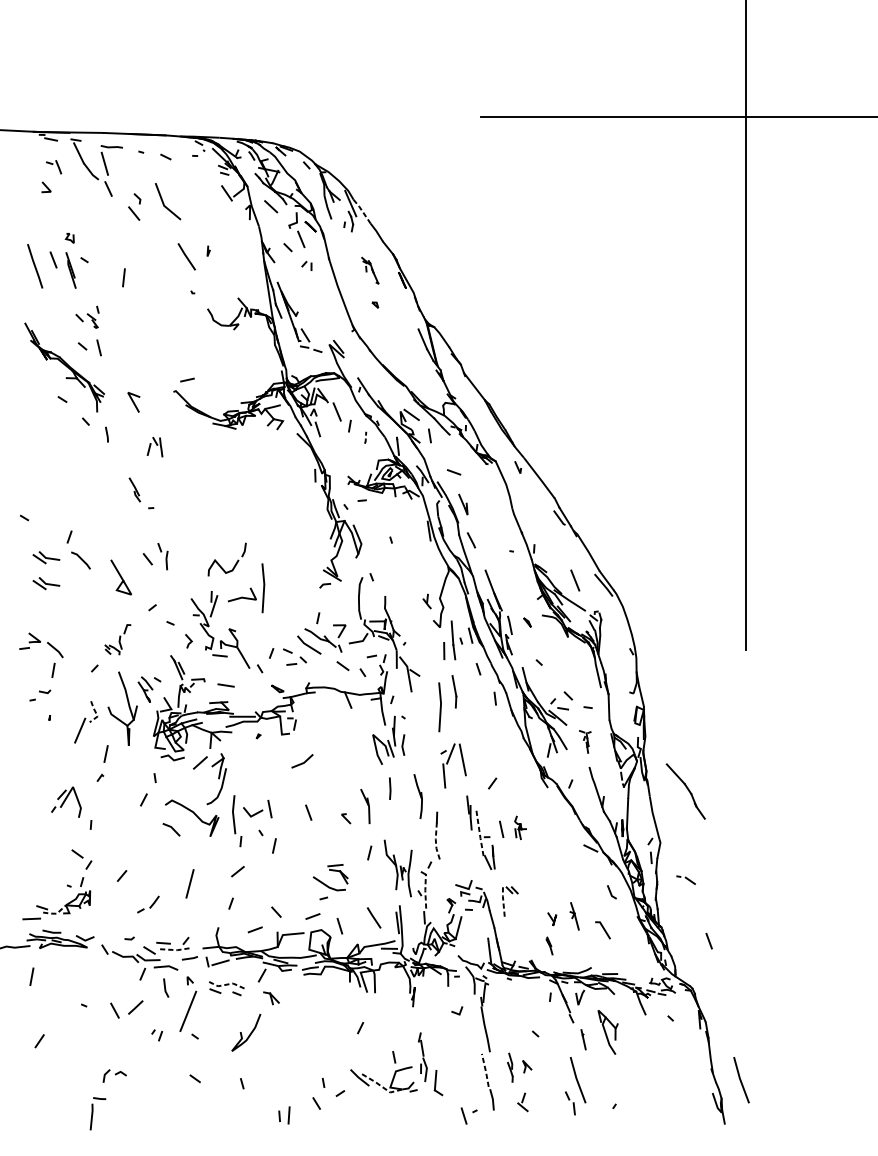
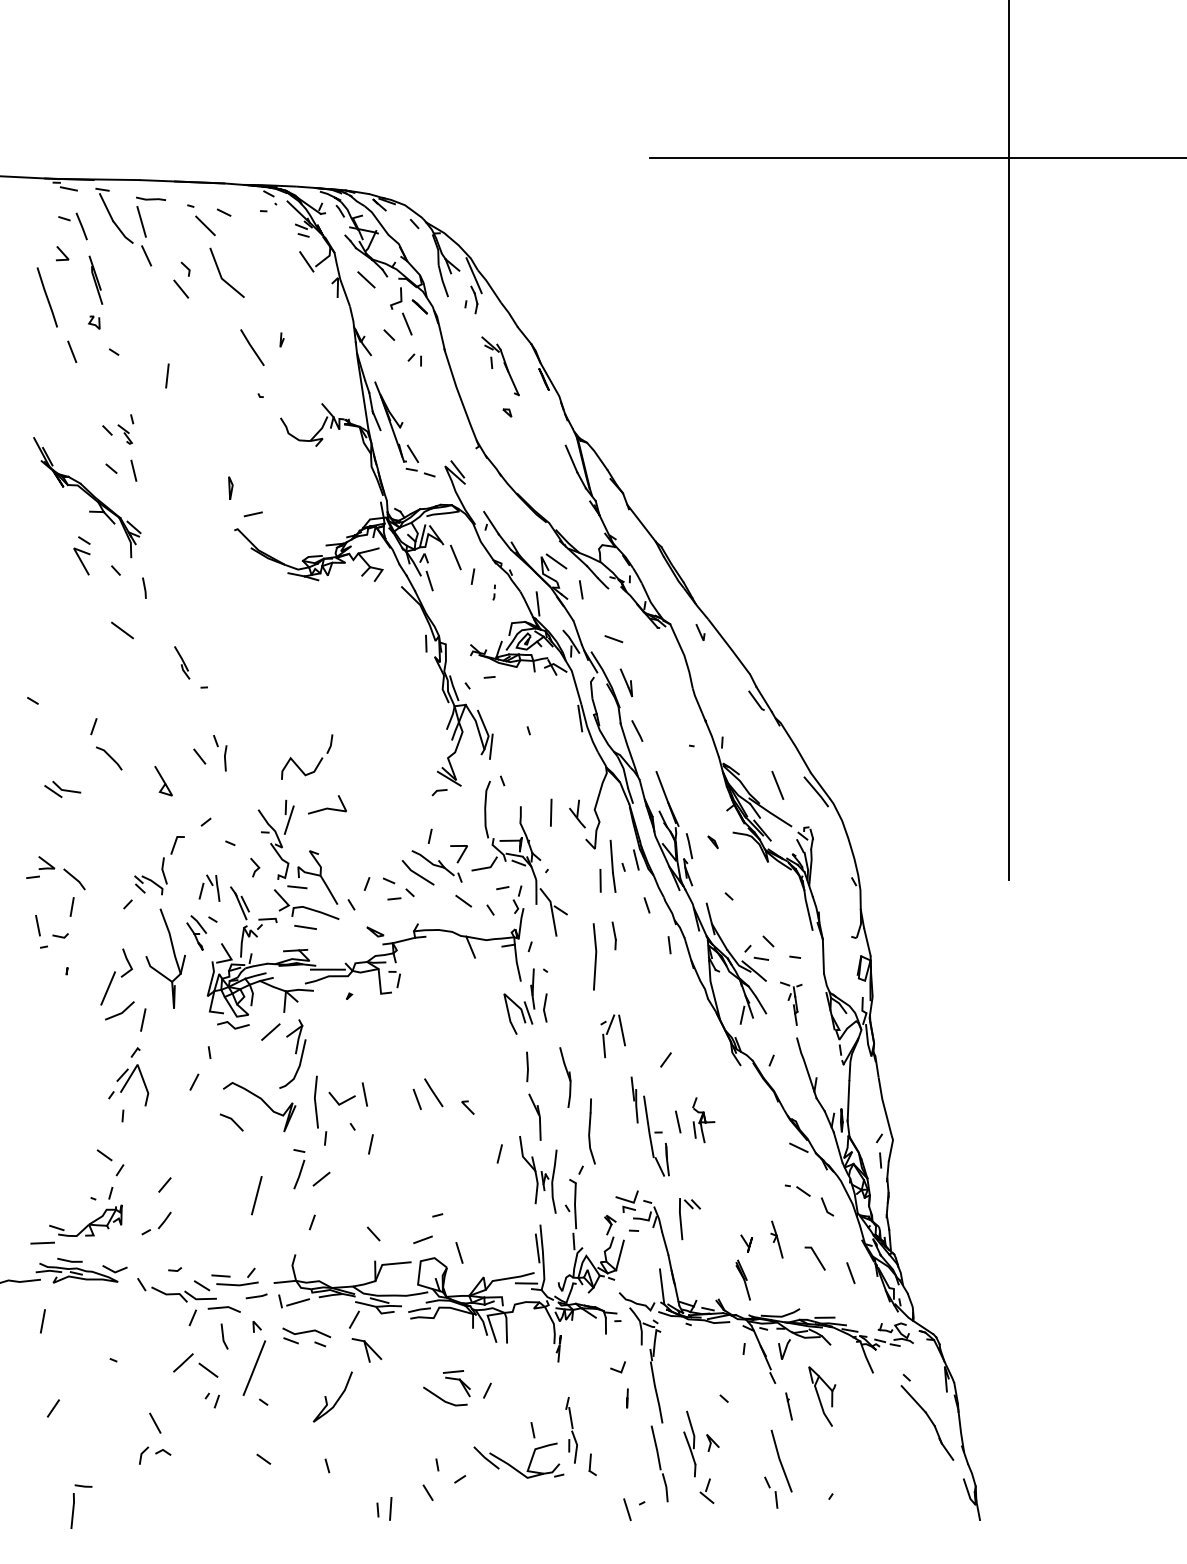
line: (152, 166) -> (205, 225), added
part: (53, 167) -> (72, 226), size x1.43
line: (362, 210) -> (489, 285), dashed -> solid
line: (34, 266) -> (46, 297), moved
part: (70, 270) -> (95, 279), moved
part: (370, 270) -> (500, 366), size x1.67
part: (170, 360) -> (230, 487), added
line: (133, 402) -> (81, 561), moved
part: (155, 446) -> (209, 887), moved
line: (90, 465) -> (122, 630), added
line: (362, 551) -> (490, 746), added
part: (46, 557) -> (62, 754), removed
part: (121, 576) -> (163, 780), size x0.62
line: (263, 587) -> (356, 795), removed
line: (407, 600) -> (550, 812), added
part: (427, 601) -> (577, 813), size x1.43
part: (118, 639) -> (159, 865), size x1.43
part: (226, 668) -> (306, 904), added
line: (27, 684) -> (37, 925), added
part: (453, 691) -> (613, 935), size x0.62
line: (95, 713) -> (129, 965), dashed -> solid
part: (585, 741) -> (791, 1003), size x1.43
line: (302, 762) -> (120, 1012), moved
part: (453, 766) -> (612, 1036), size x0.71
part: (685, 791) -> (927, 1422), moved
part: (66, 802) -> (128, 1085), moved
part: (365, 806) -> (534, 1116), moved
part: (520, 828) -> (703, 1120), size x1.43
line: (479, 833) -> (648, 1127), dashed -> solid
line: (436, 842) -> (589, 1139), dashed -> solid
part: (221, 864) -> (299, 1169), added
part: (332, 871) -> (449, 1379), moved
part: (685, 880) -> (797, 1190), moved
line: (425, 891) -> (575, 1205), dashed -> solid
line: (503, 900) -> (680, 1218), dashed -> solid
part: (148, 904) -> (156, 1223), moved
line: (55, 914) -> (75, 1236), dashed -> solid
line: (373, 917) -> (433, 1092), moved
line: (254, 929) -> (344, 1257), removed
line: (708, 940) -> (850, 1272), moved
part: (549, 945) -> (742, 1279), size x1.67
line: (176, 950) -> (238, 1285), dashed -> solid
line: (227, 984) -> (307, 1331), dashed -> solid
part: (271, 998) -> (366, 1350), size x1.43
line: (115, 1010) -> (155, 1422), moved
line: (154, 1012) -> (208, 1369), added
line: (464, 1033) -> (627, 1398), added
part: (509, 1067) -> (689, 1443), size x1.67
line: (485, 1070) -> (656, 1447), dashed -> solid
line: (740, 1079) -> (1001, 1460), removed
part: (438, 1082) -> (592, 1464), size x0.62
line: (381, 1086) -> (515, 1469), dashed -> solid
part: (92, 1113) -> (74, 1506), moved

